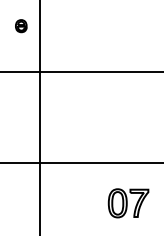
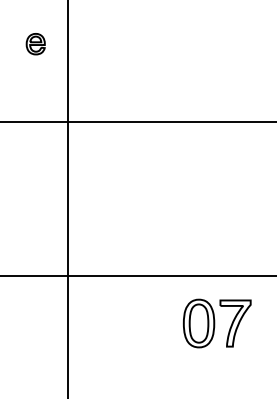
part: (128, 203) -> (217, 323), moved

